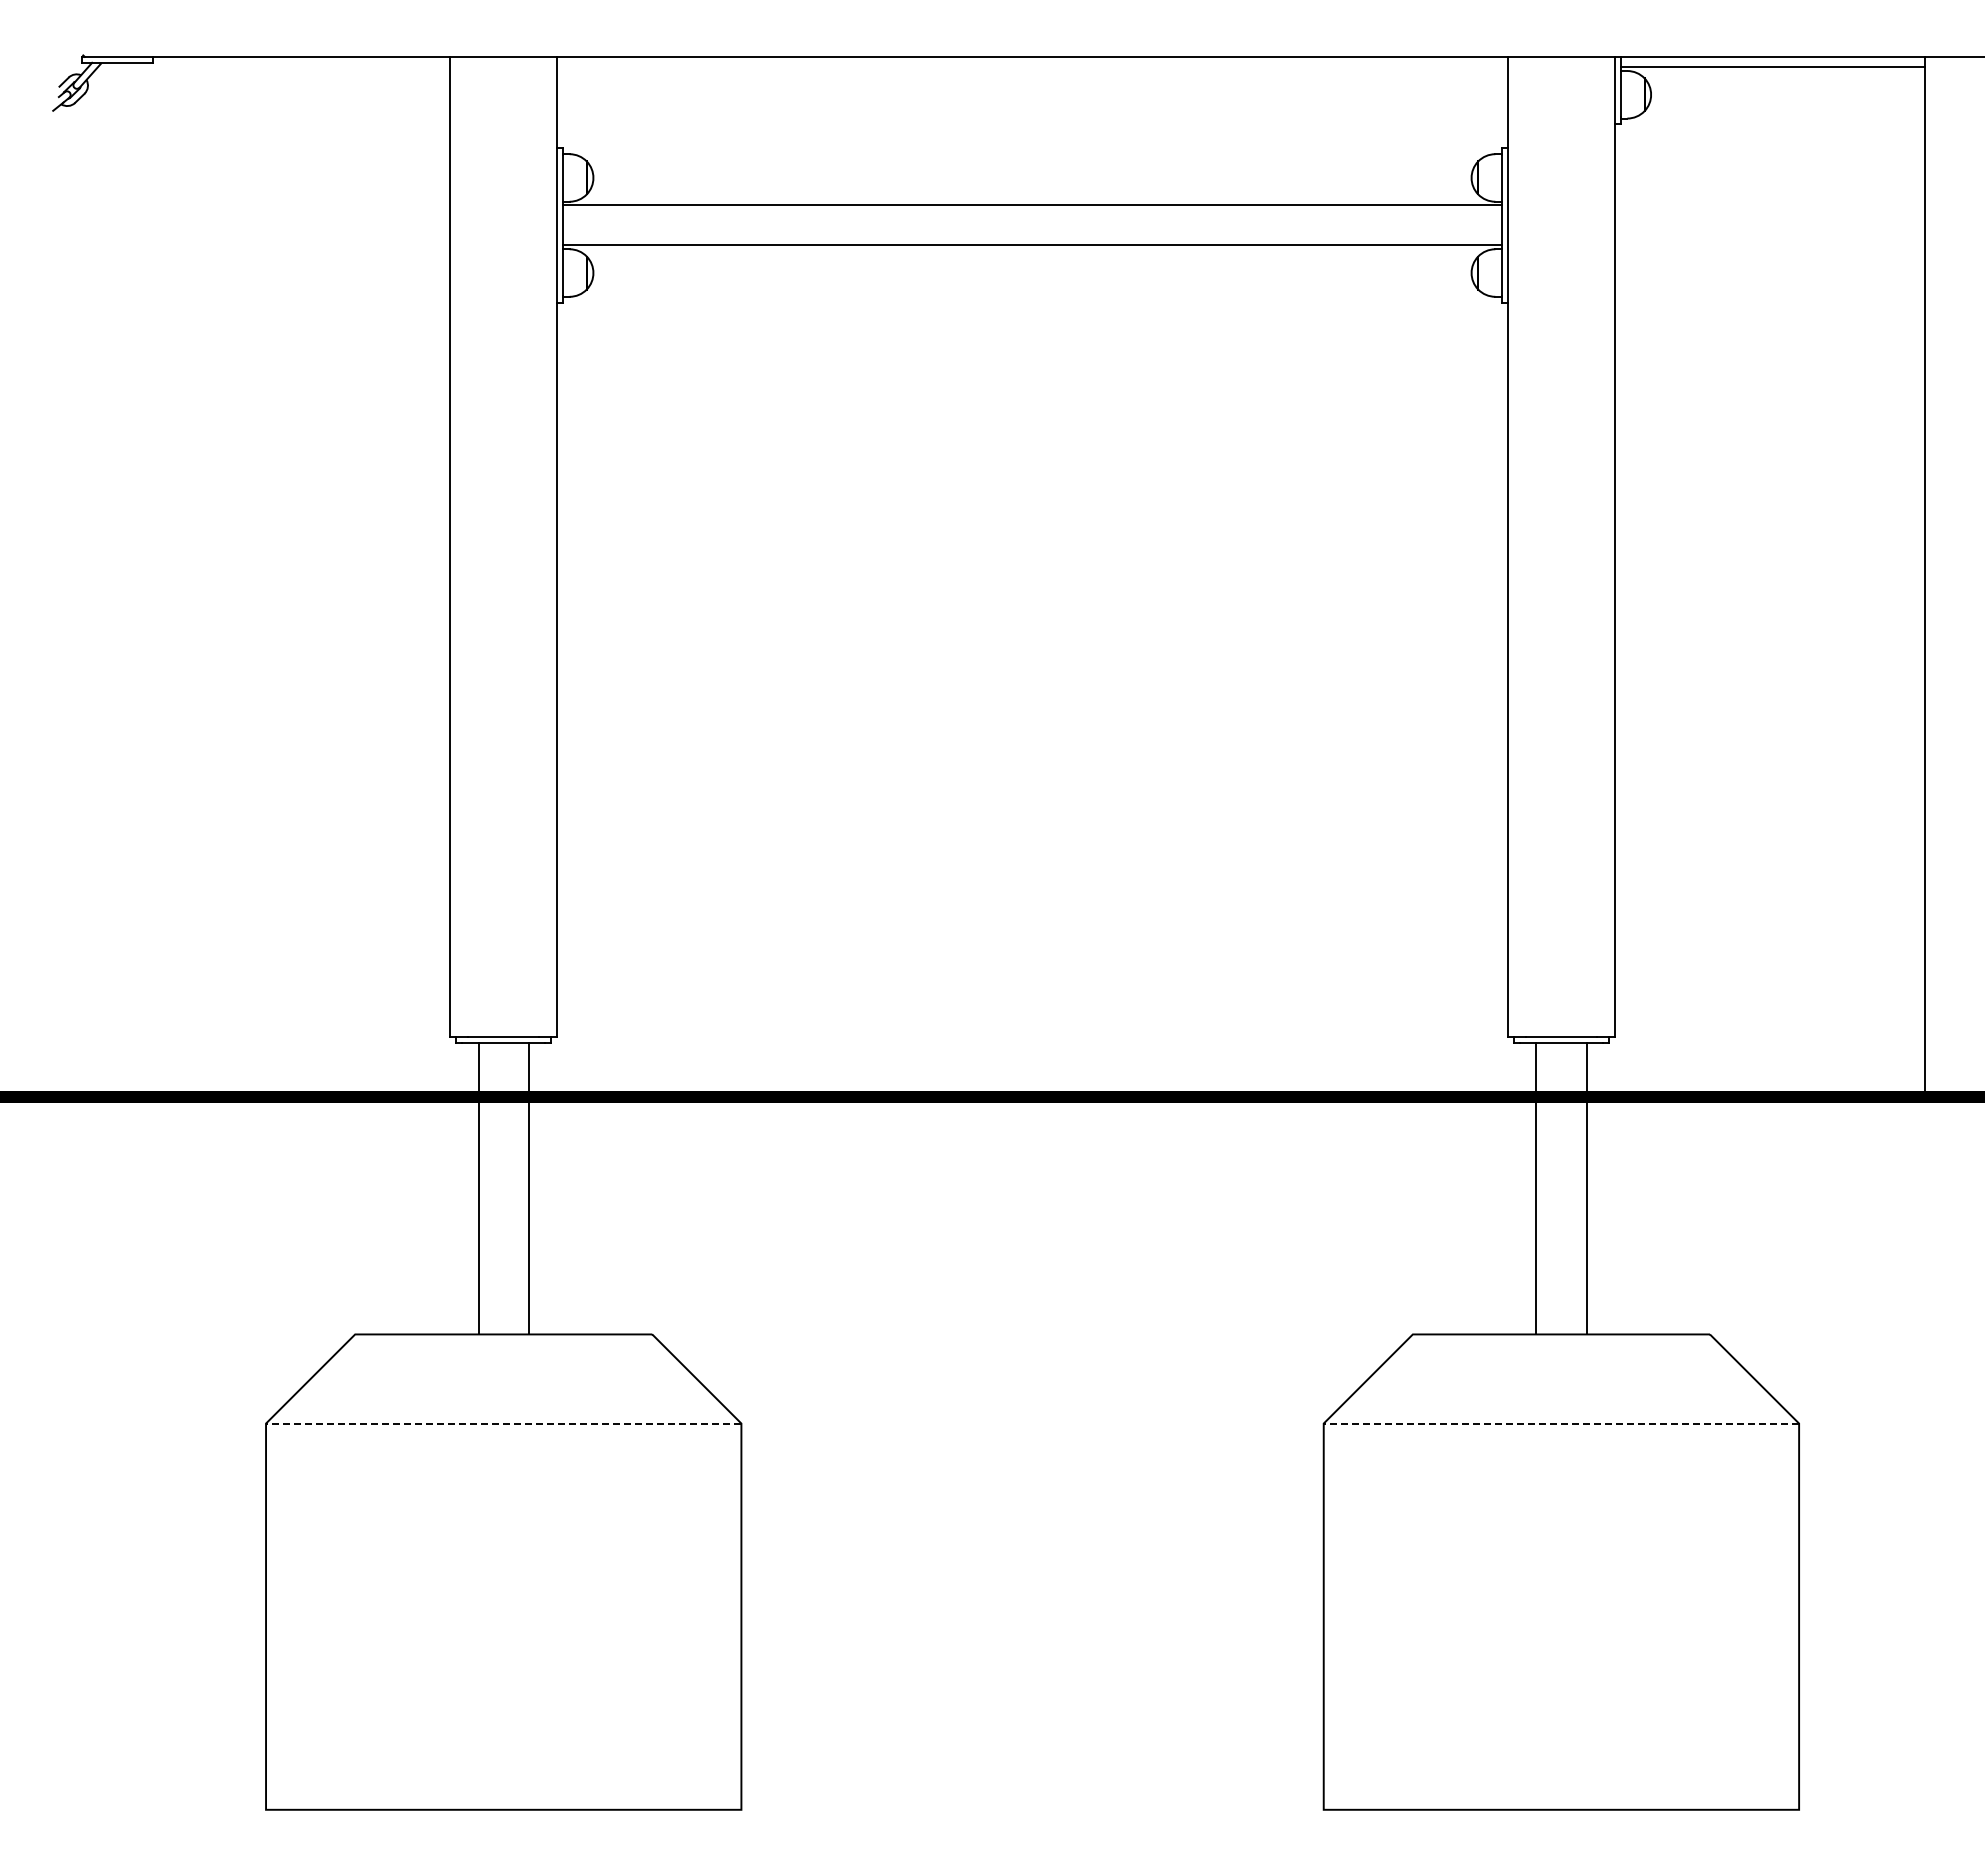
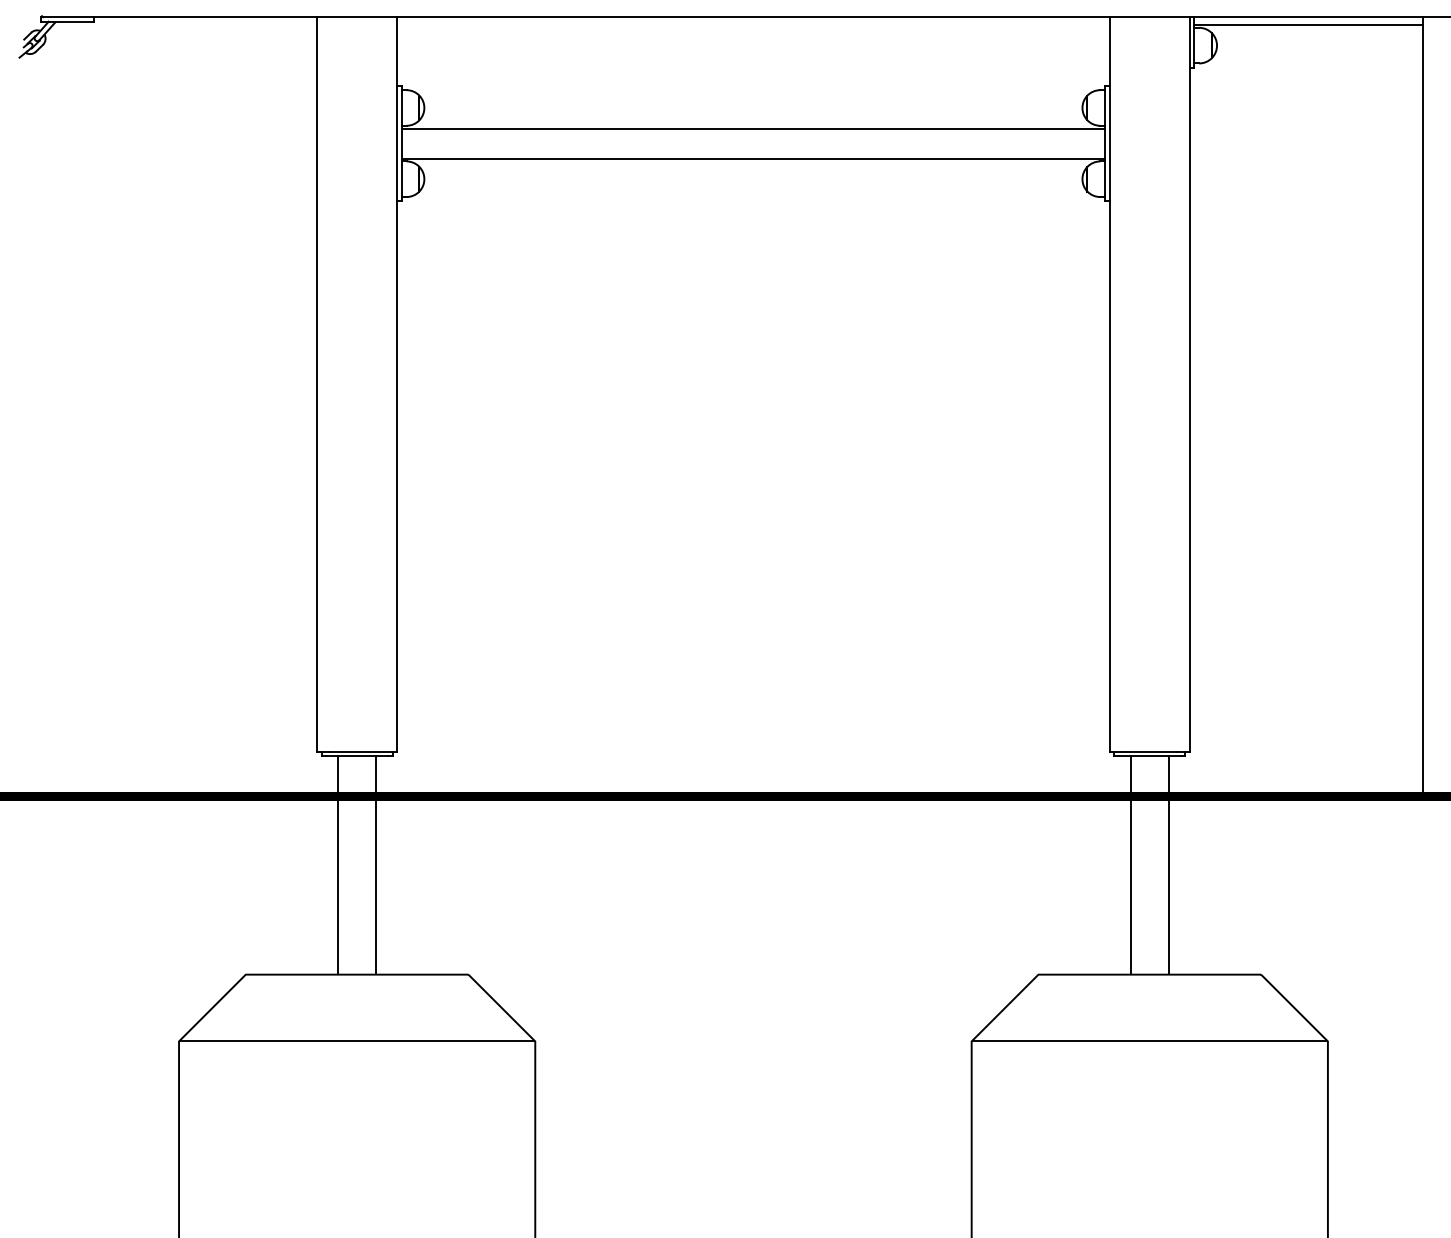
line: (503, 1423) -> (356, 1041), dashed -> solid
line: (1561, 1423) -> (1149, 1041), dashed -> solid

